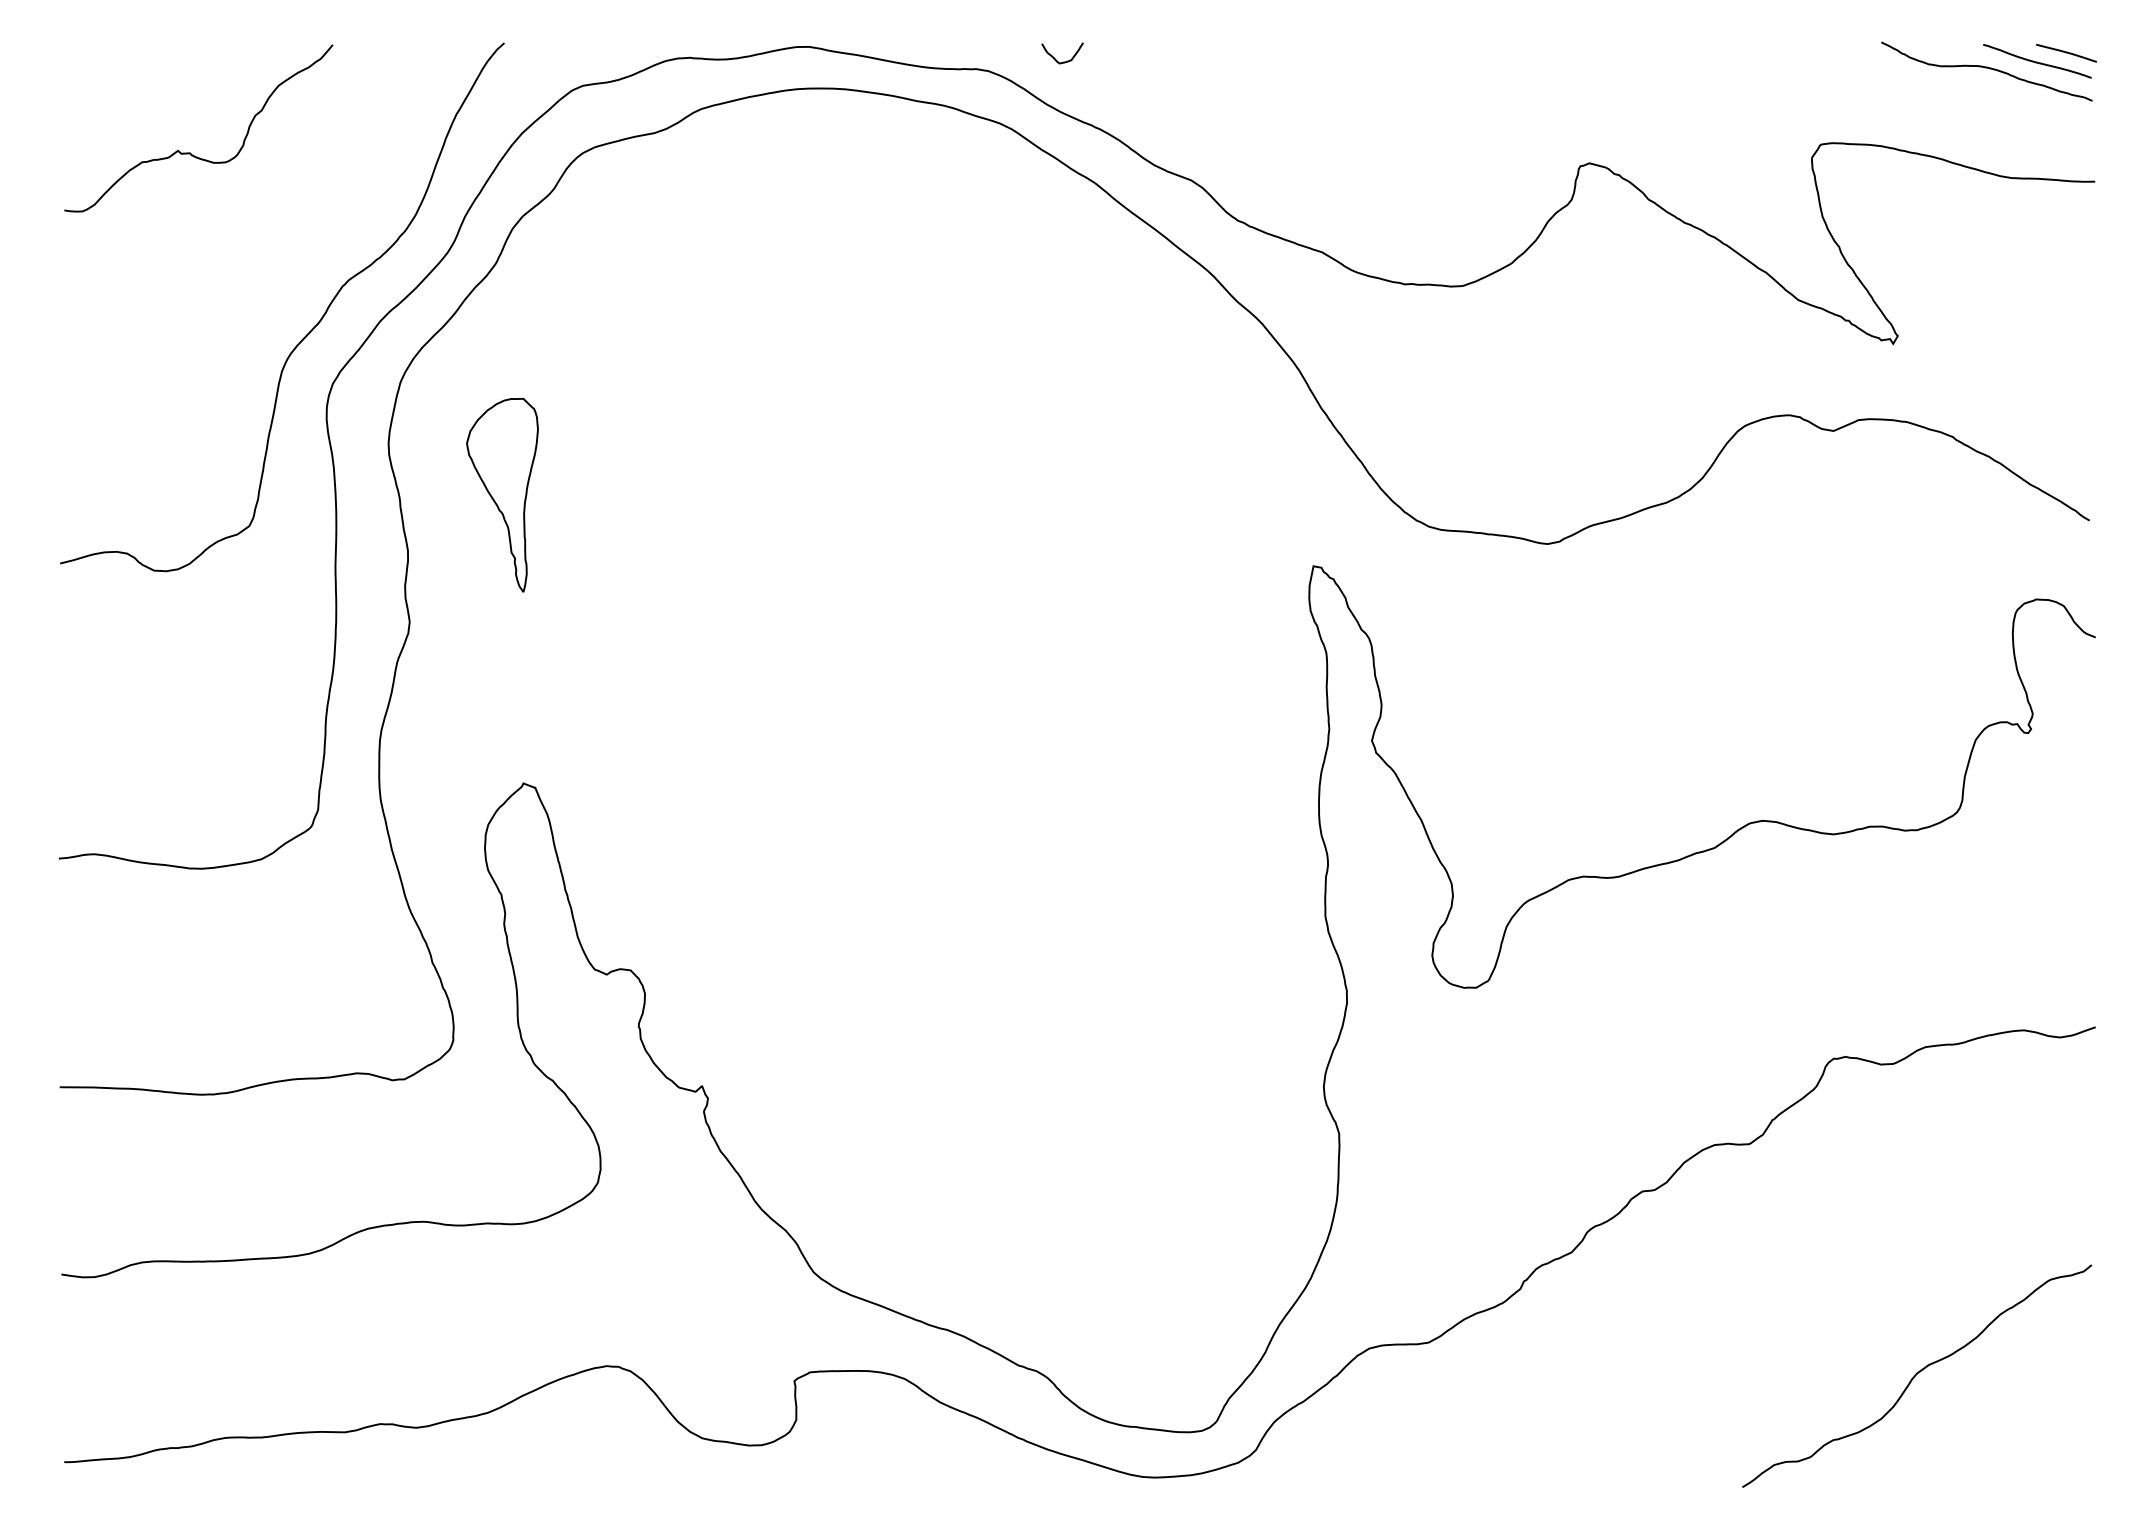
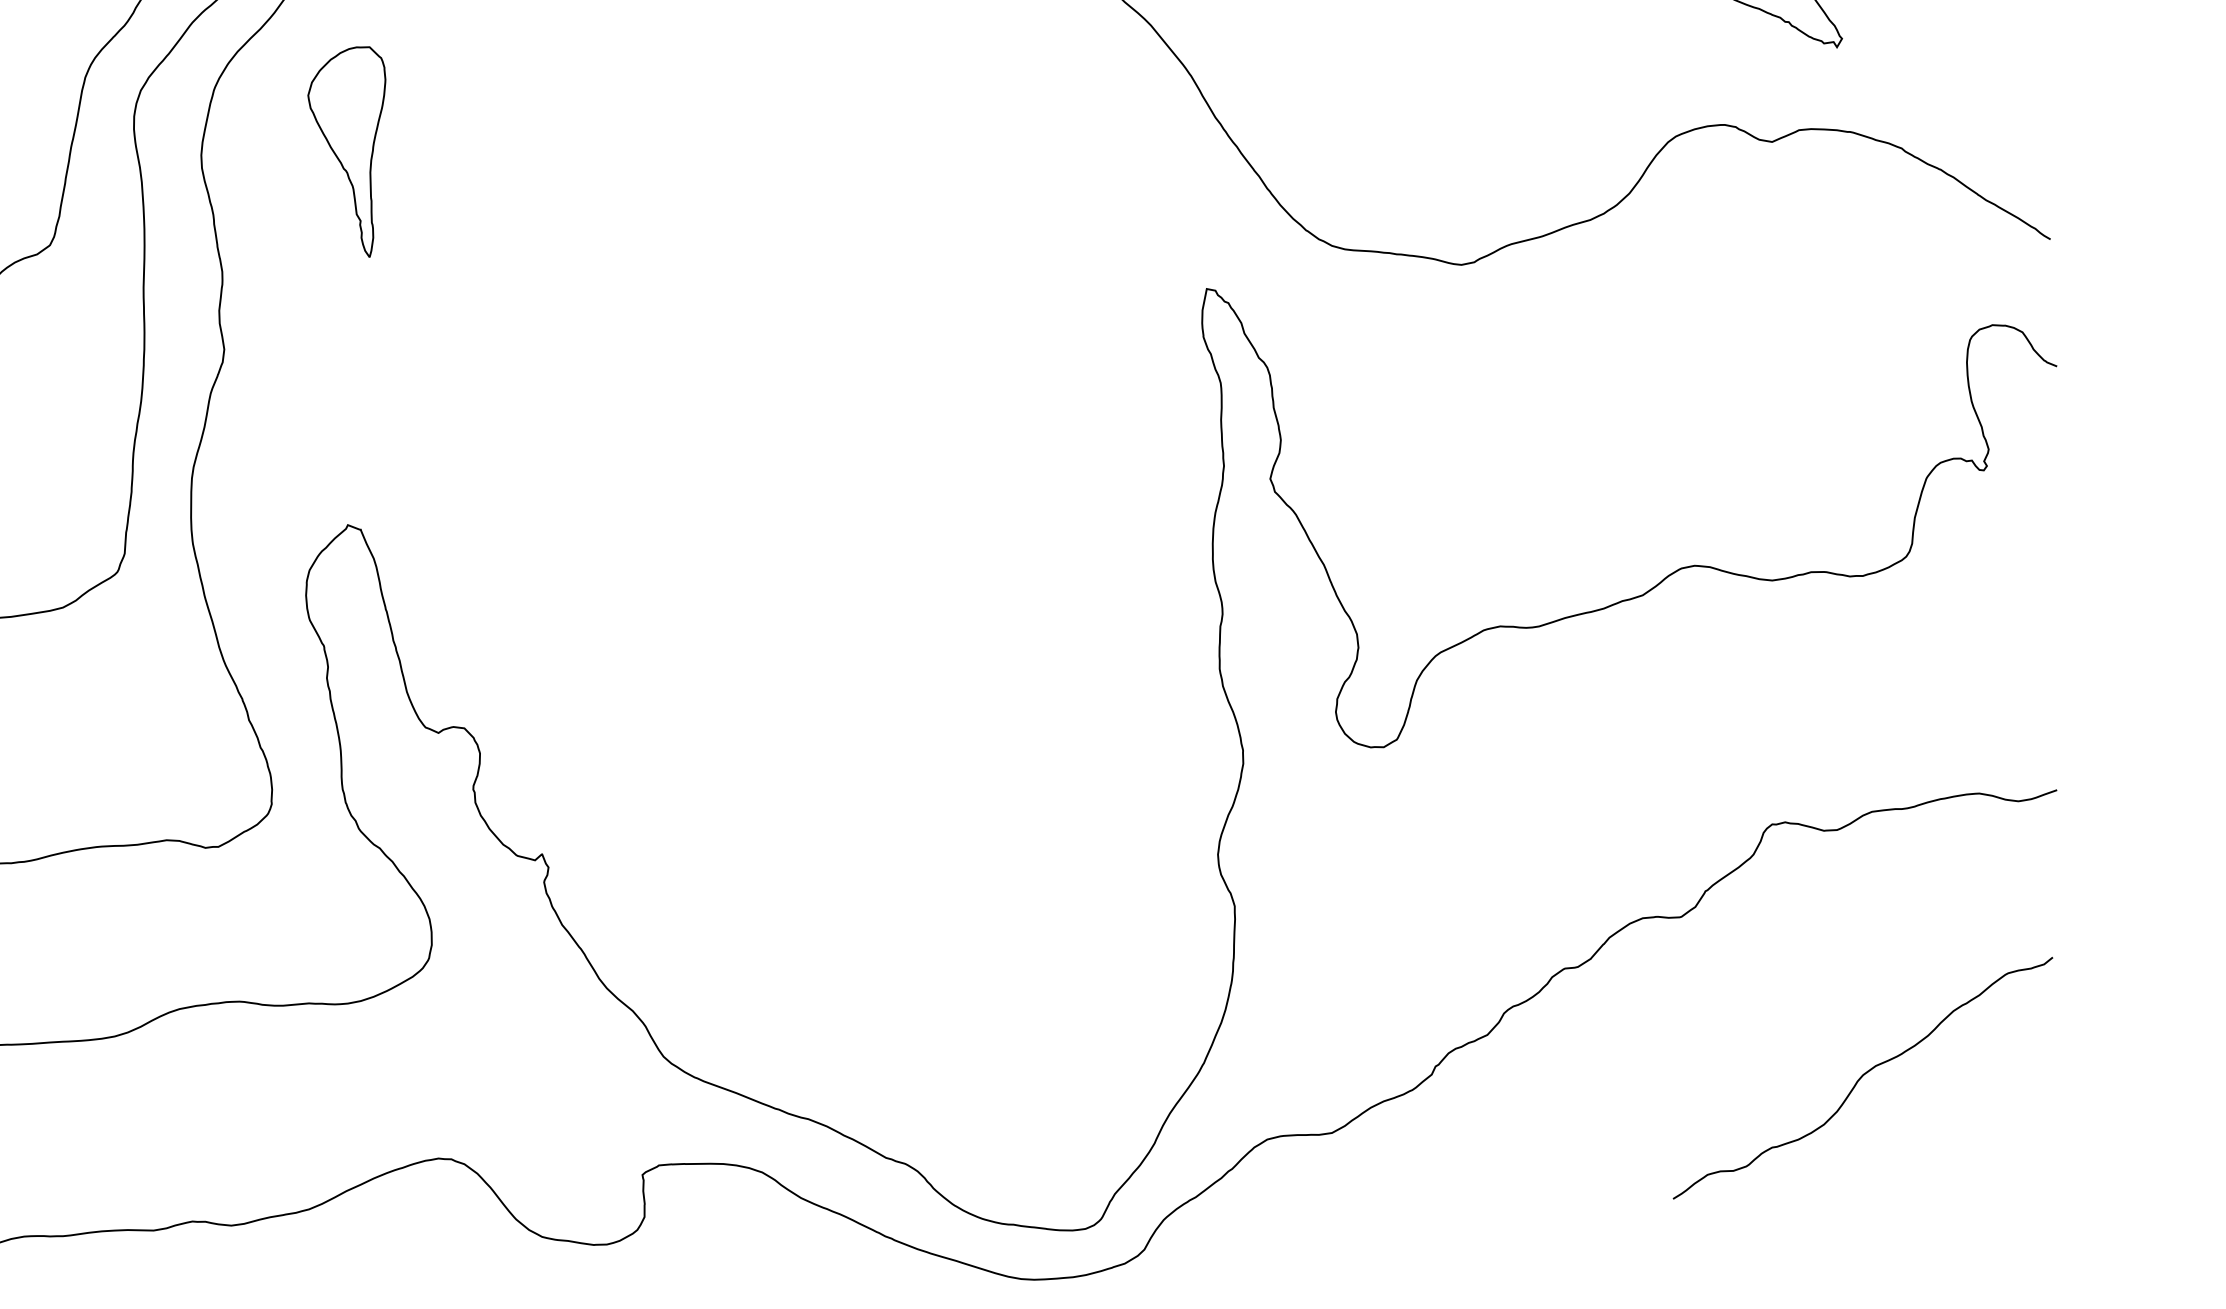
part: (502, 494) -> (346, 151), moved
curve: (1917, 1374) -> (1863, 1076), moved

